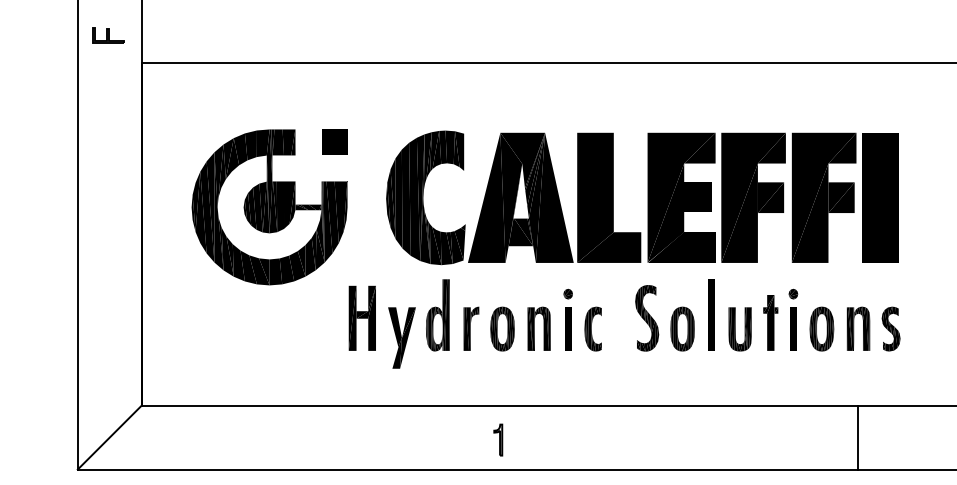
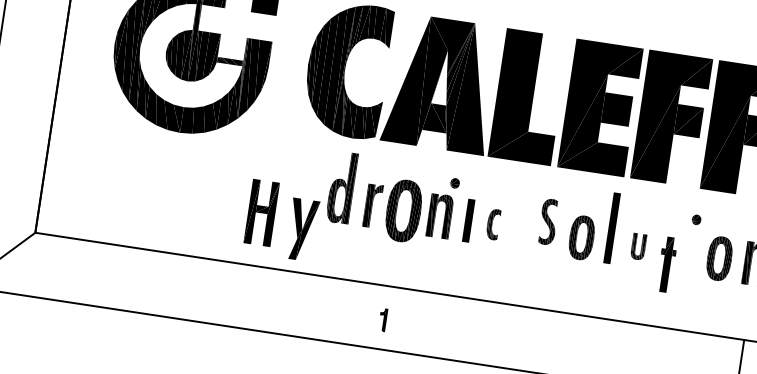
part: (567, 293) -> (454, 182), moved
part: (361, 317) -> (260, 211), moved
part: (647, 318) -> (548, 222), size x0.7
part: (770, 322) -> (666, 264), moved
part: (502, 328) -> (403, 210), size x1.4
part: (592, 328) -> (492, 223), size x0.7
part: (793, 328) -> (691, 253), removed
part: (739, 329) -> (638, 246), size x0.6
part: (401, 337) -> (301, 229), moved
part: (498, 439) -> (383, 319), size x0.7

